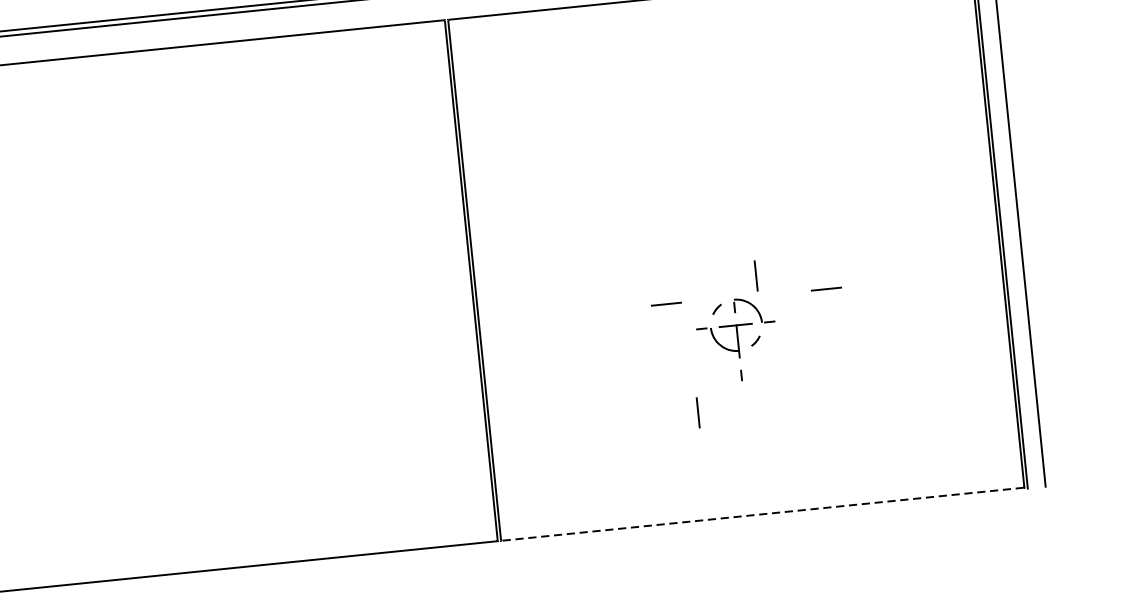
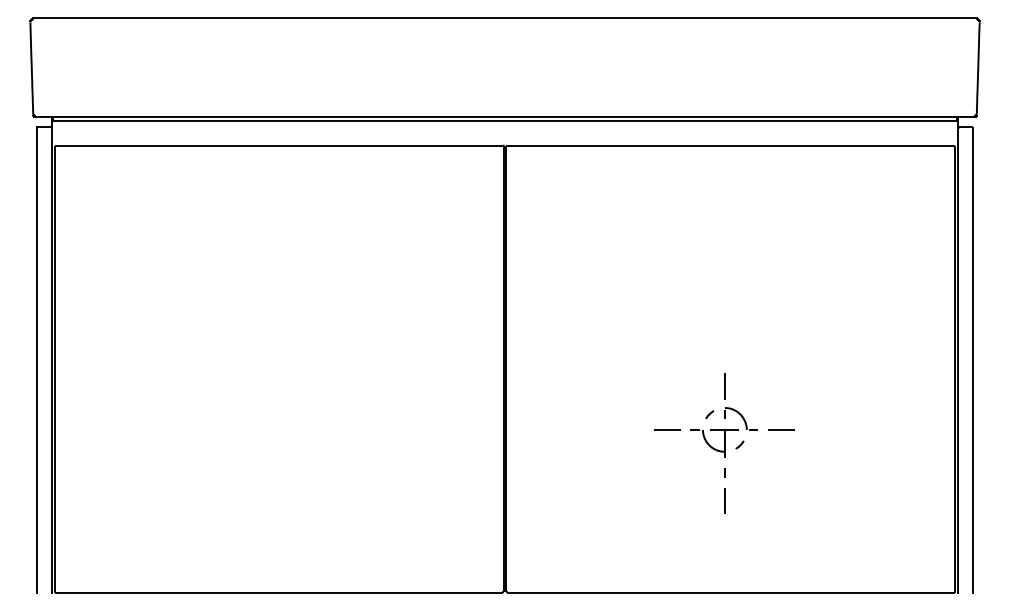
line: (755, 275) -> (724, 386), moved
line: (826, 288) -> (781, 429), moved
line: (666, 303) -> (667, 429), moved
line: (697, 412) -> (724, 500), moved
line: (762, 514) -> (730, 592), dashed -> solid

